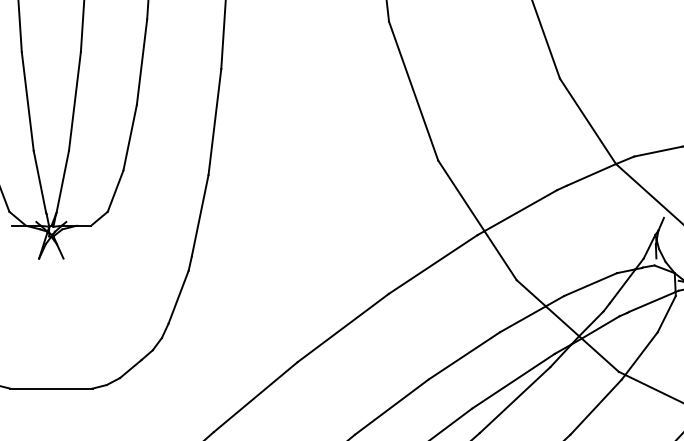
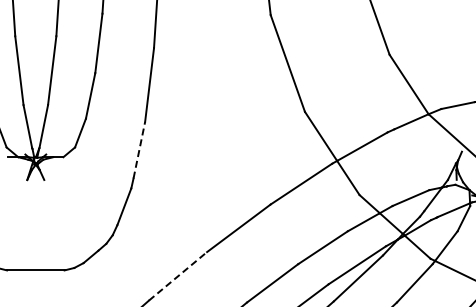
line: (200, 216) -> (139, 150), solid -> dashed
line: (256, 397) -> (178, 276), solid -> dashed

